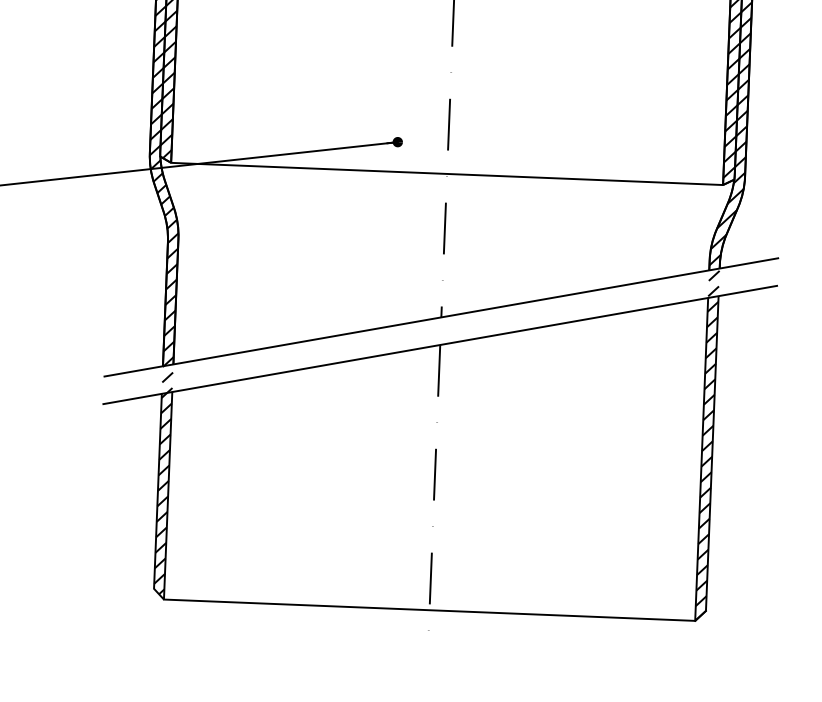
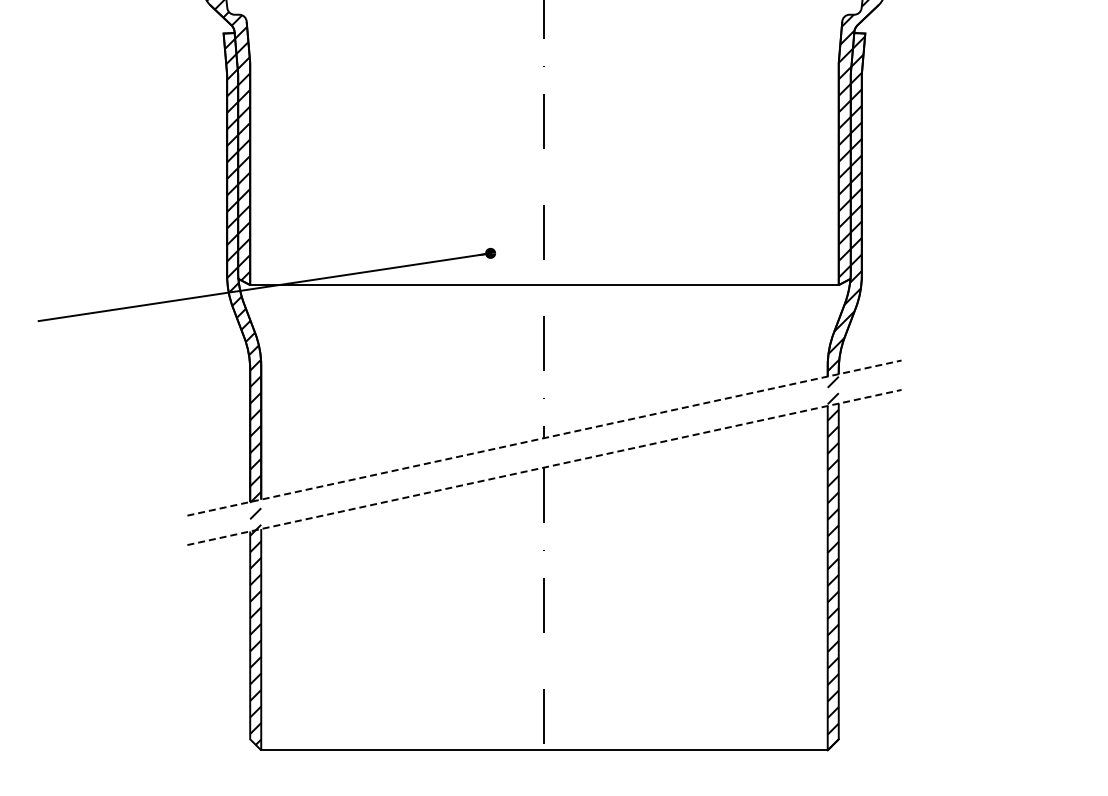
line: (441, 316) -> (544, 437), solid -> dashed
line: (440, 344) -> (544, 467), solid -> dashed

